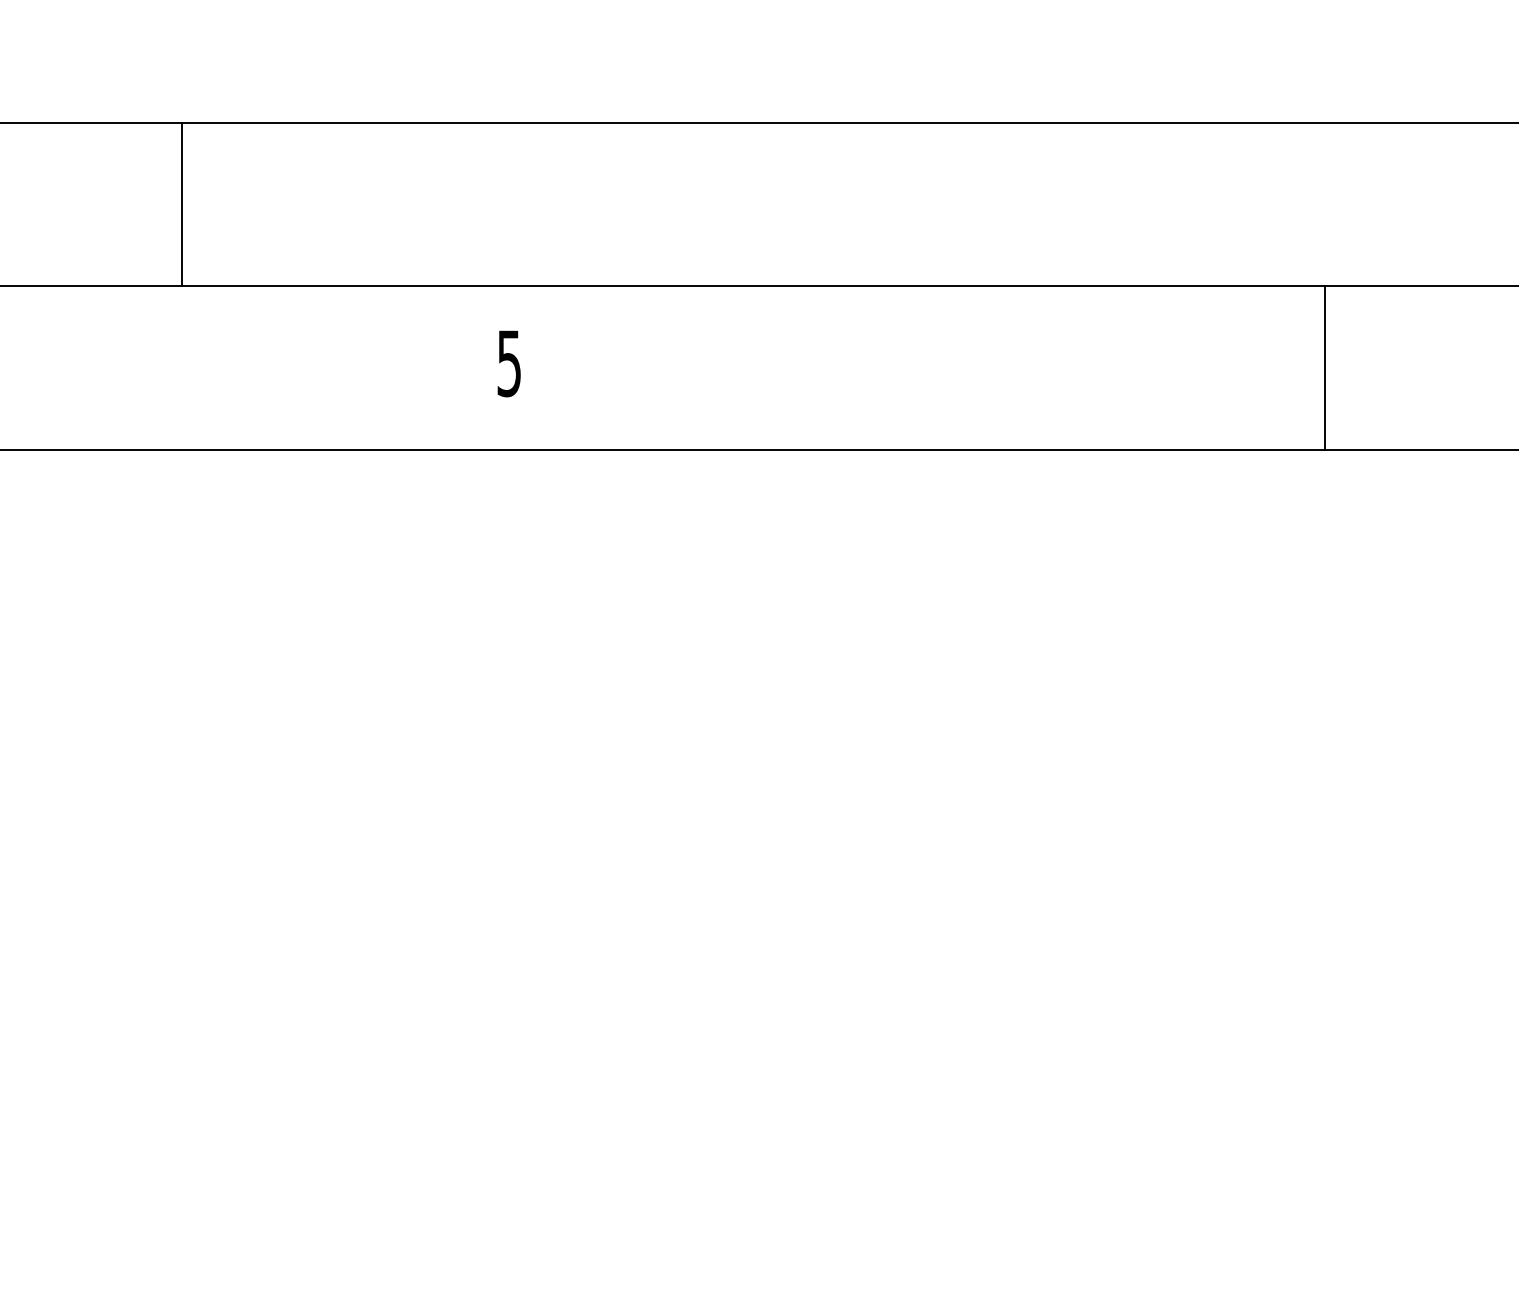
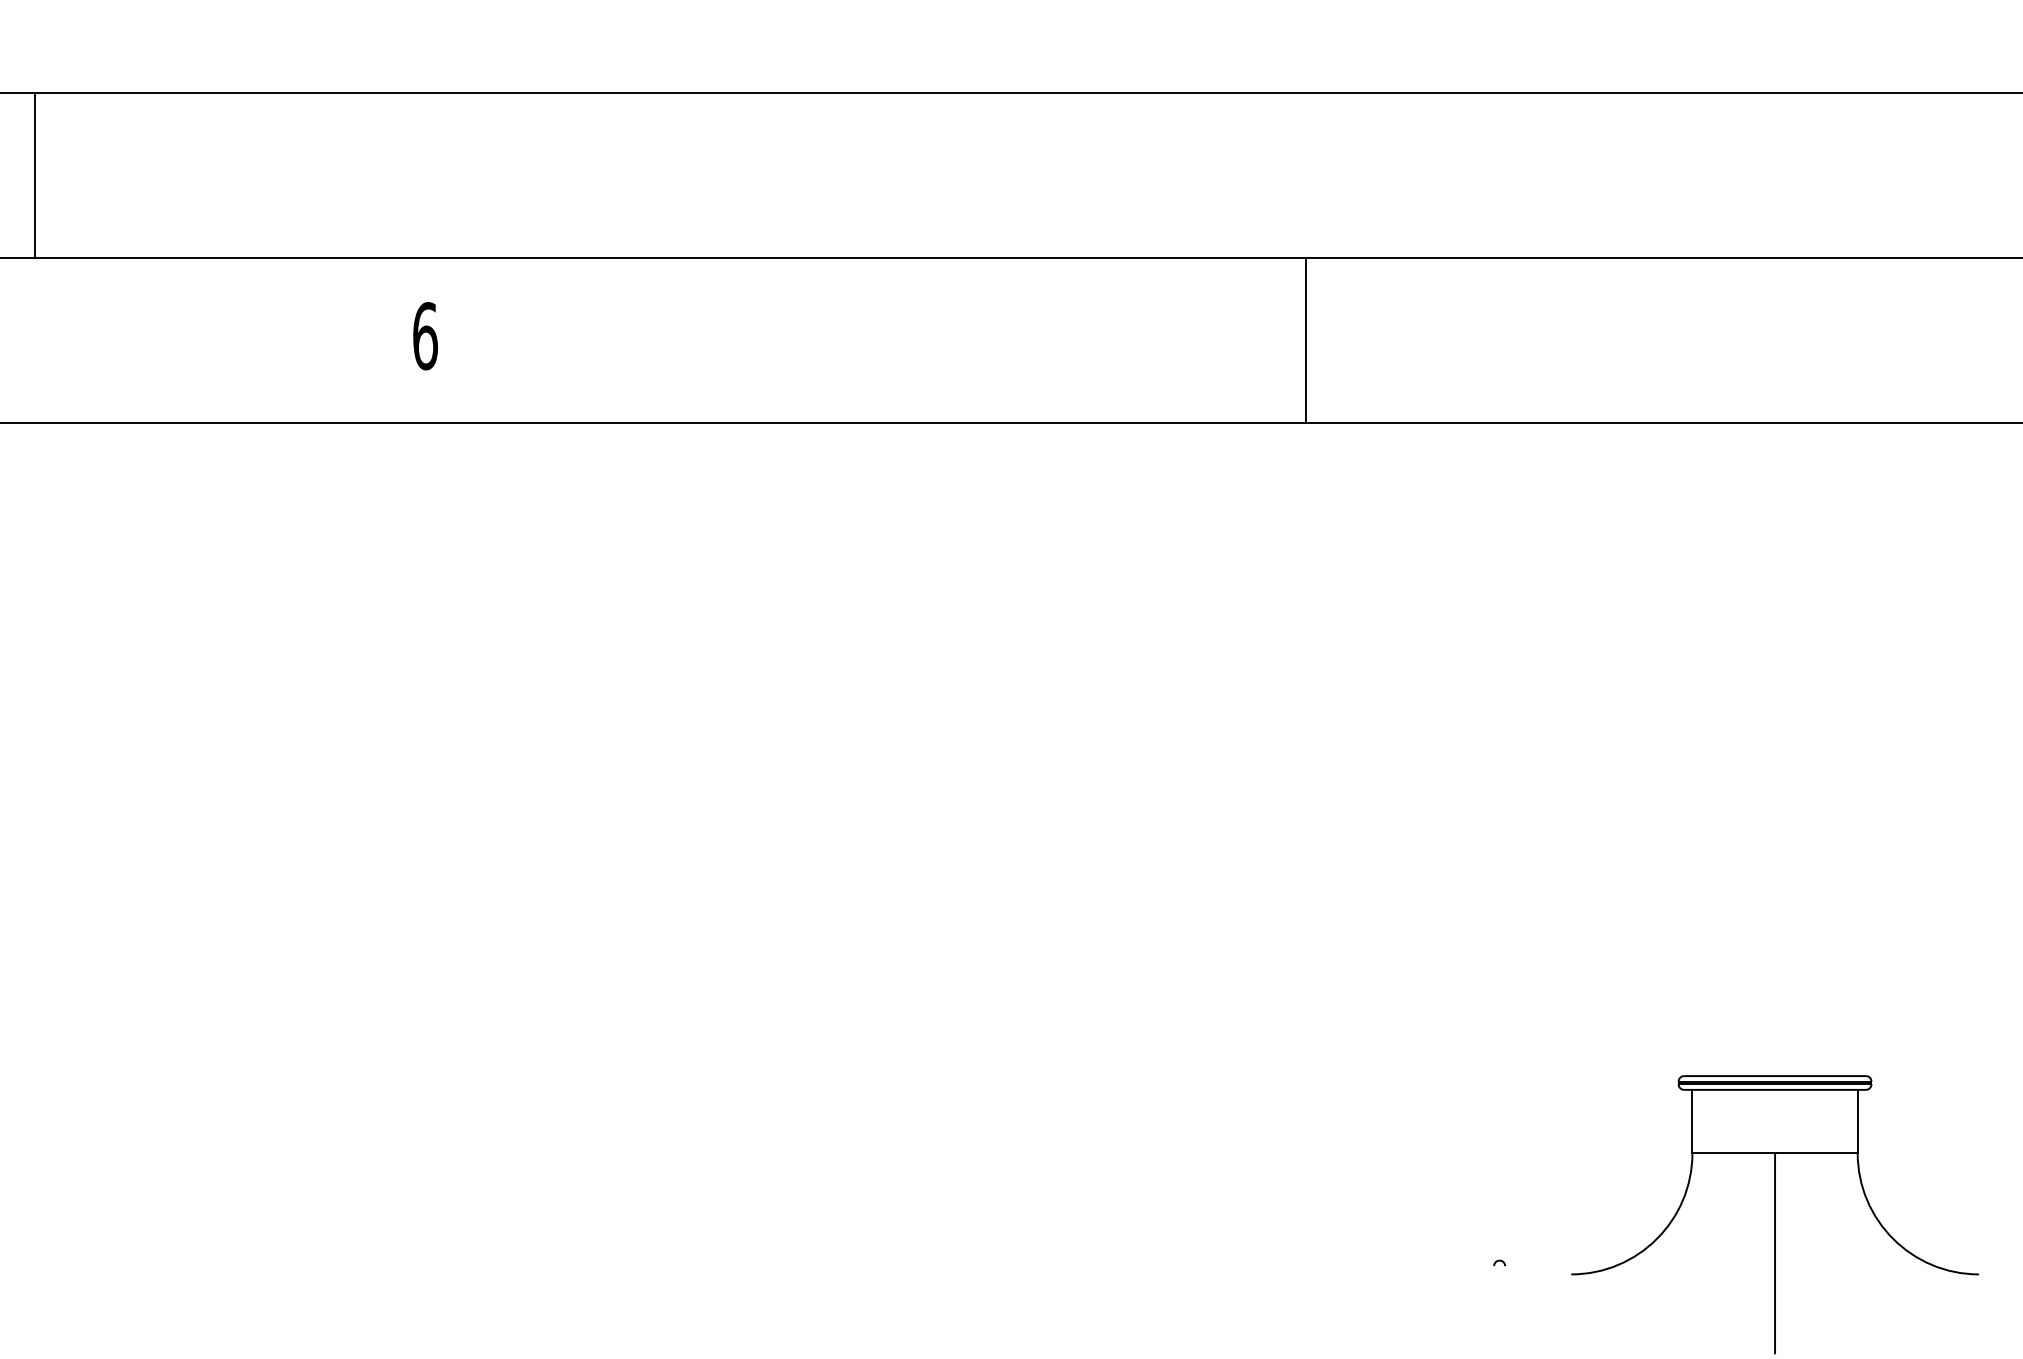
line: (181, 204) -> (34, 175), moved
text: (509, 363) -> (425, 336), 5 -> 6
line: (1324, 367) -> (1306, 340), moved

